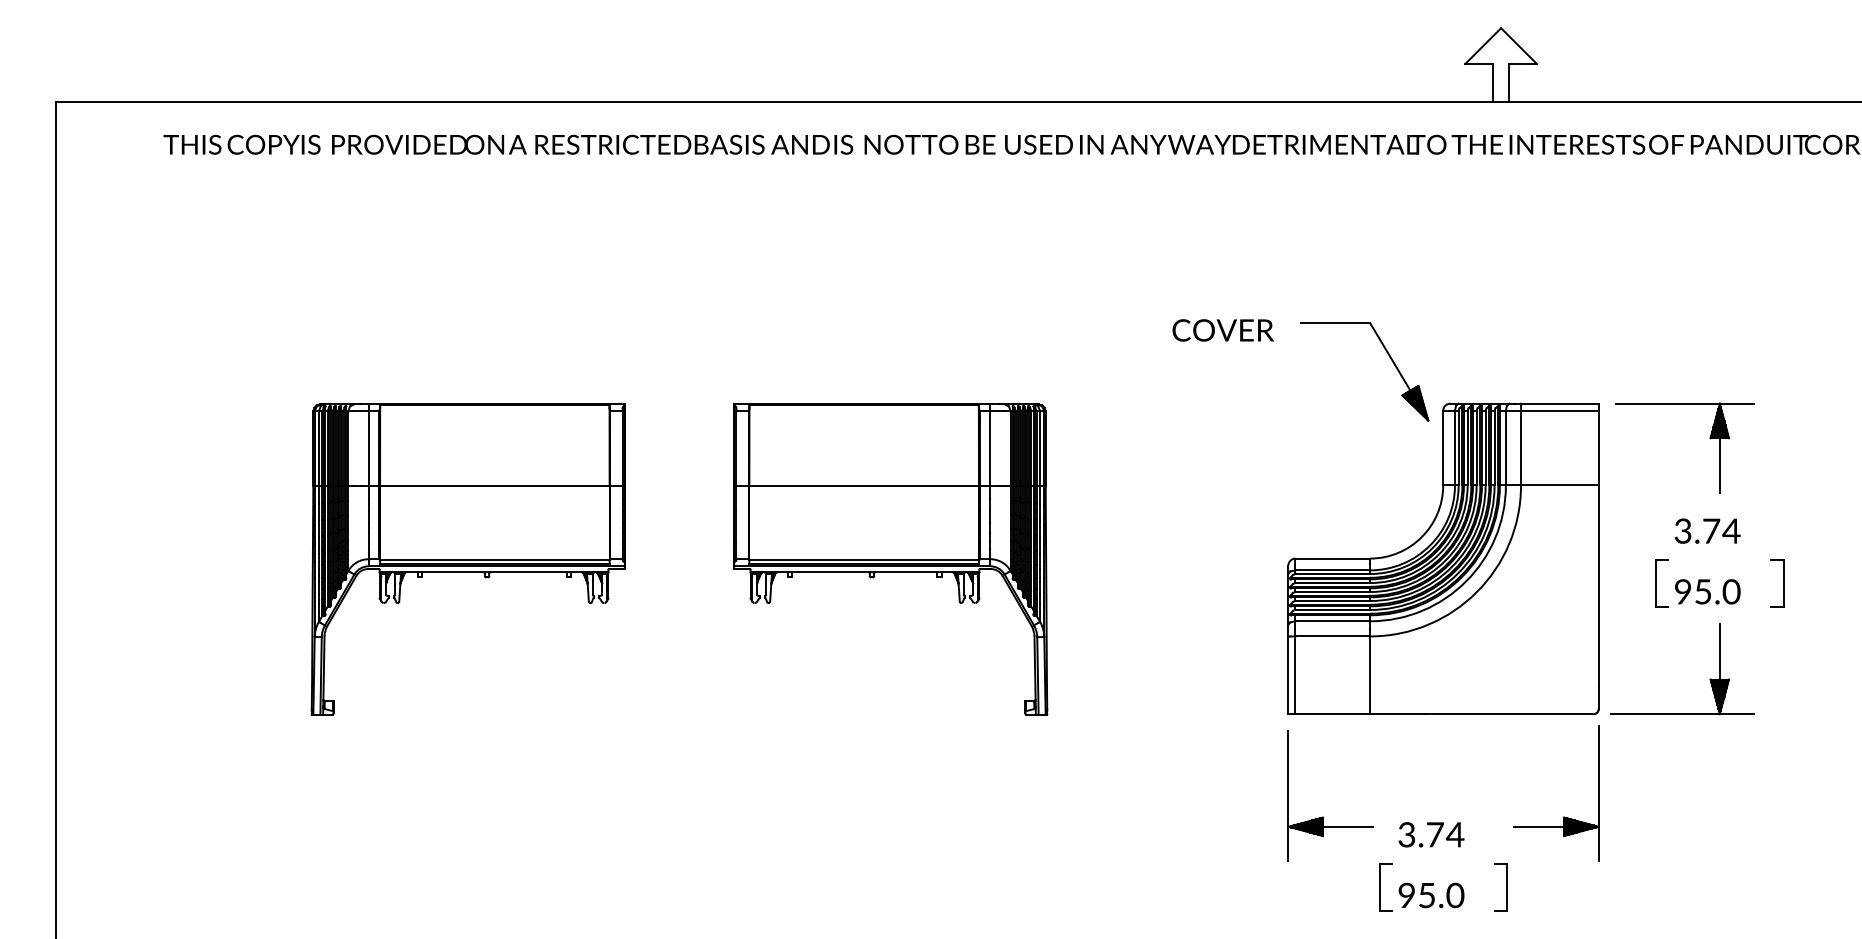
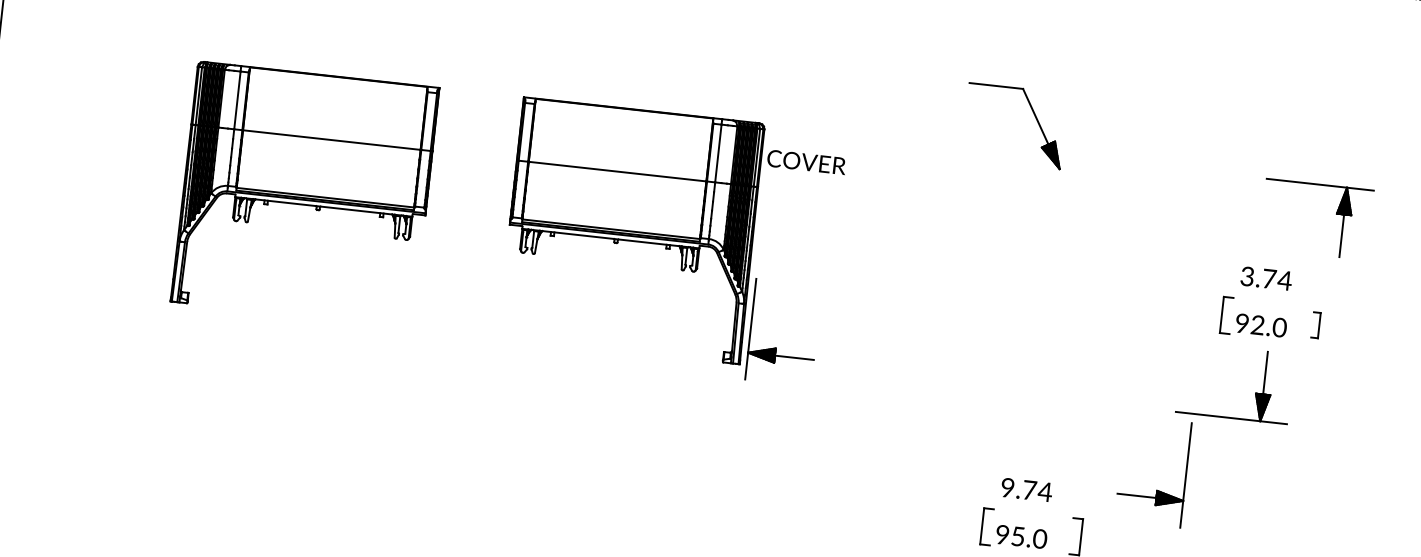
text: (1222, 330) -> (806, 162), moved
part: (1709, 438) -> (1336, 213), moved
part: (1443, 558) -> (1059, 277), removed
part: (1777, 583) -> (1316, 325), size x0.7
text: (1703, 591) -> (1258, 324), 95.0 -> 92.0
part: (1323, 816) -> (776, 347), moved
part: (1563, 816) -> (1156, 490), moved
text: (1406, 834) -> (1007, 487), 3.74 -> 9.74

